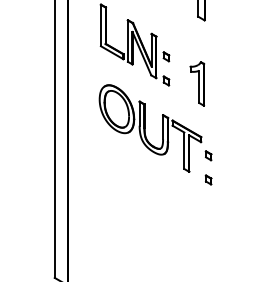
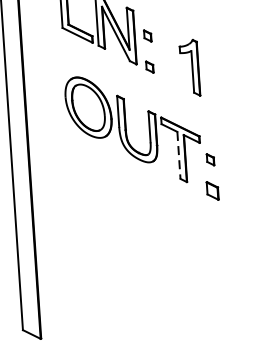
line: (184, 151) -> (179, 156), solid -> dashed
part: (208, 179) -> (212, 190), size x1.6

